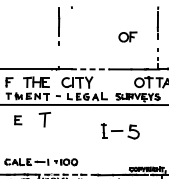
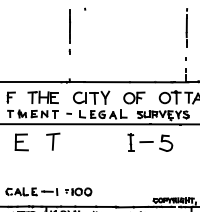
part: (128, 36) -> (134, 97), moved
line: (89, 69) -> (106, 82), dashed -> solid
part: (18, 120) -> (21, 142), size x1.67
part: (120, 131) -> (150, 142), moved
line: (66, 174) -> (78, 206), dashed -> solid

